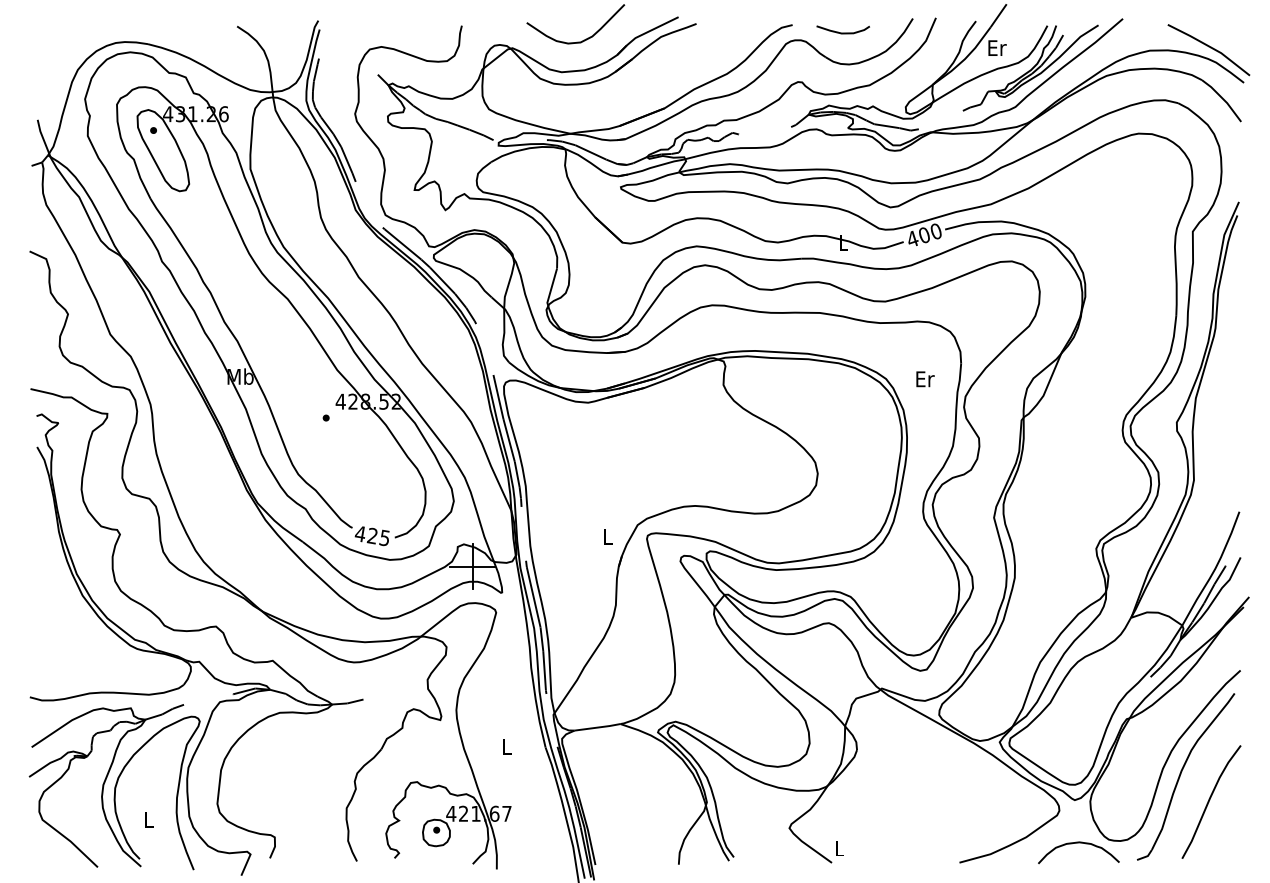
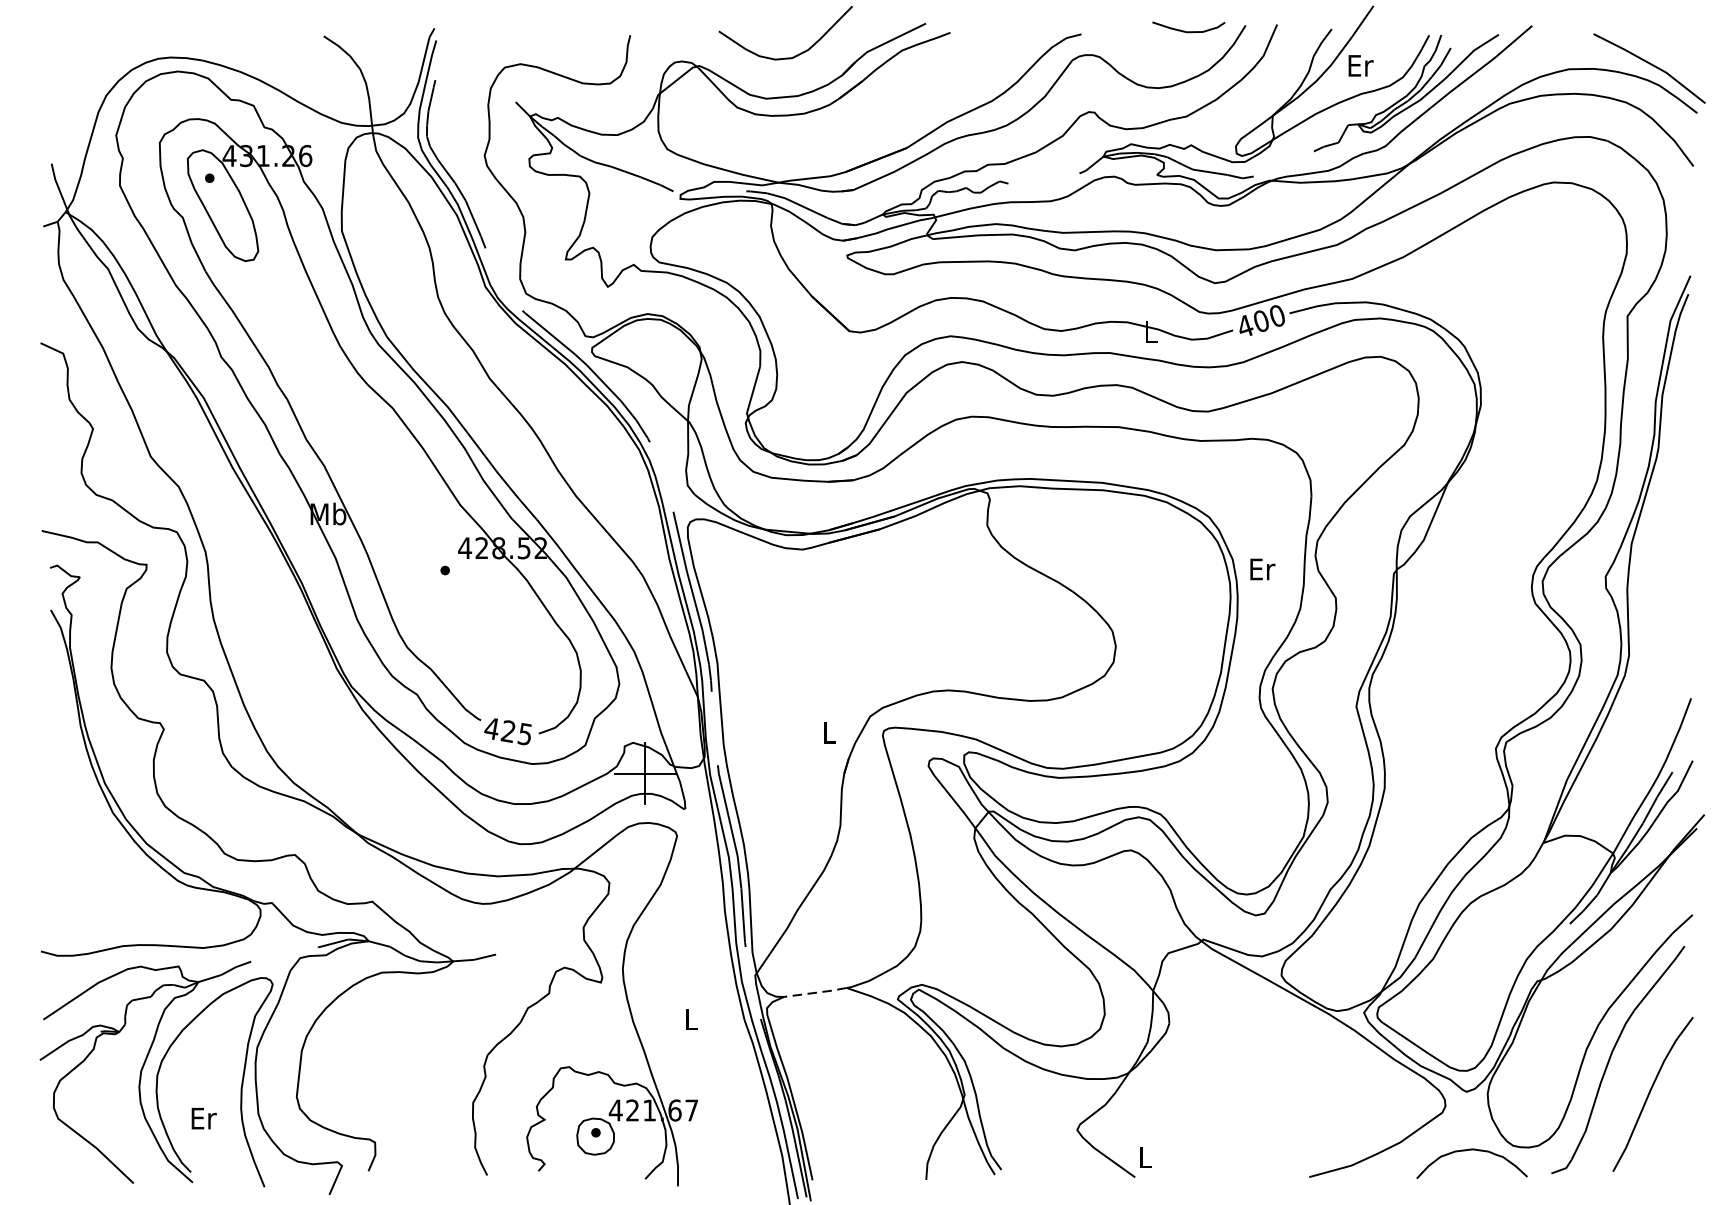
curve: (842, 32) -> (1187, 30), moved
text: (925, 379) -> (1262, 569), moved
line: (598, 727) -> (816, 992), solid -> dashed
text: (149, 819) -> (204, 1118), L -> Er

